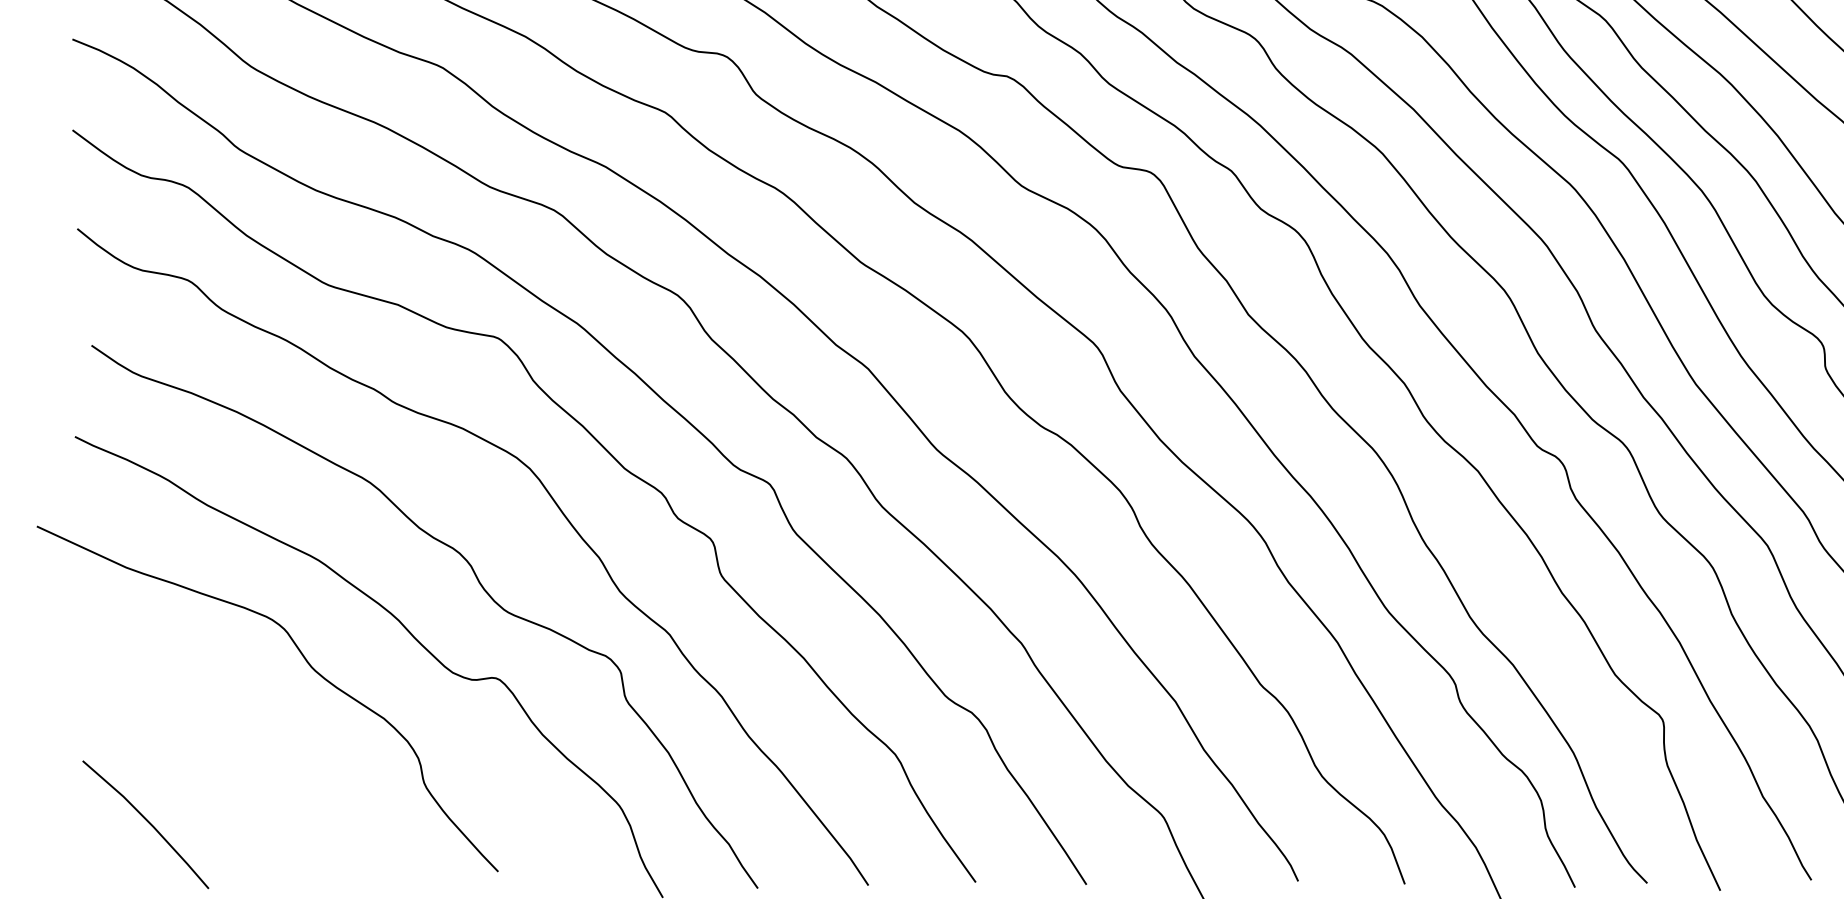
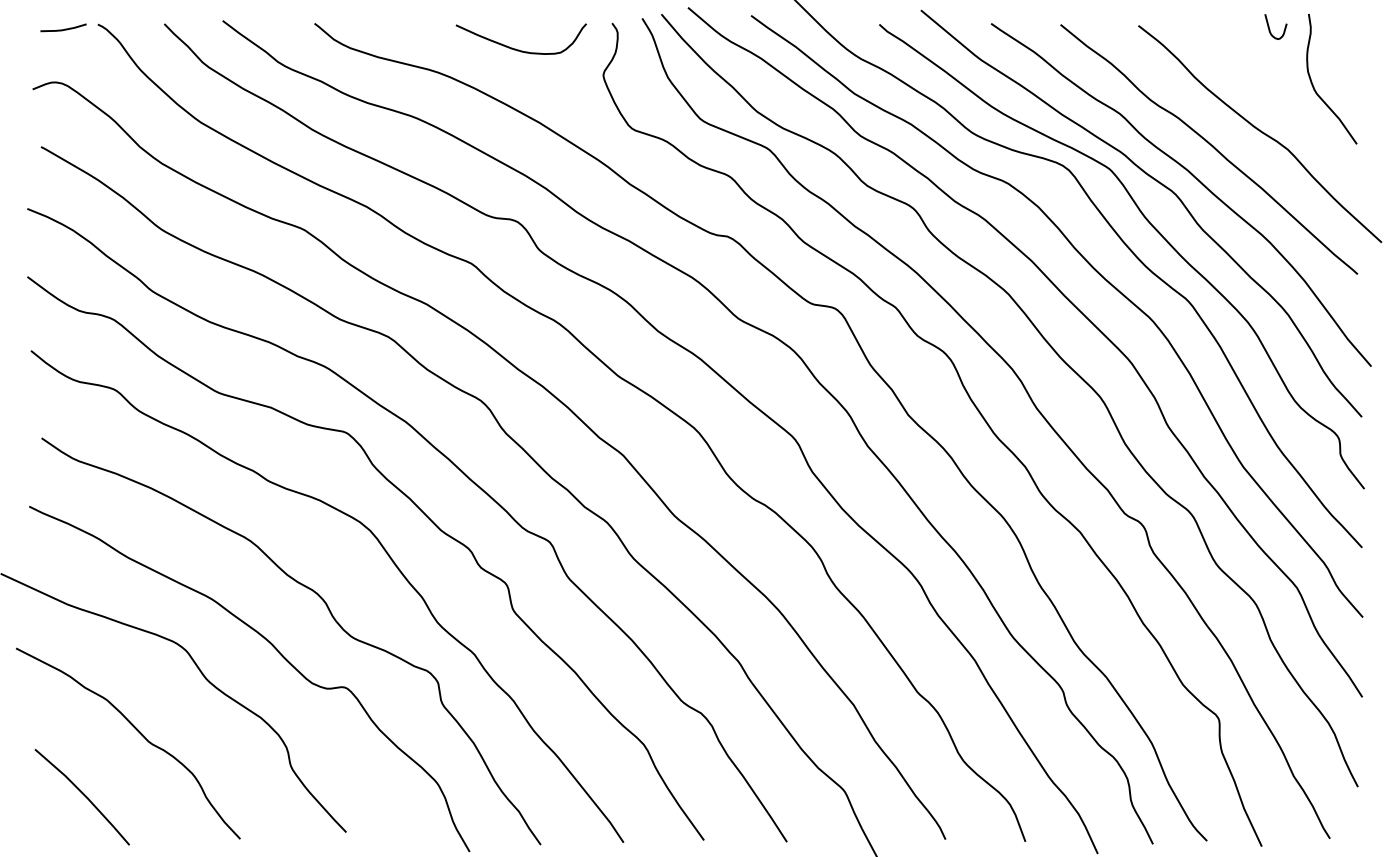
curve: (220, 738) -> (138, 732), added

